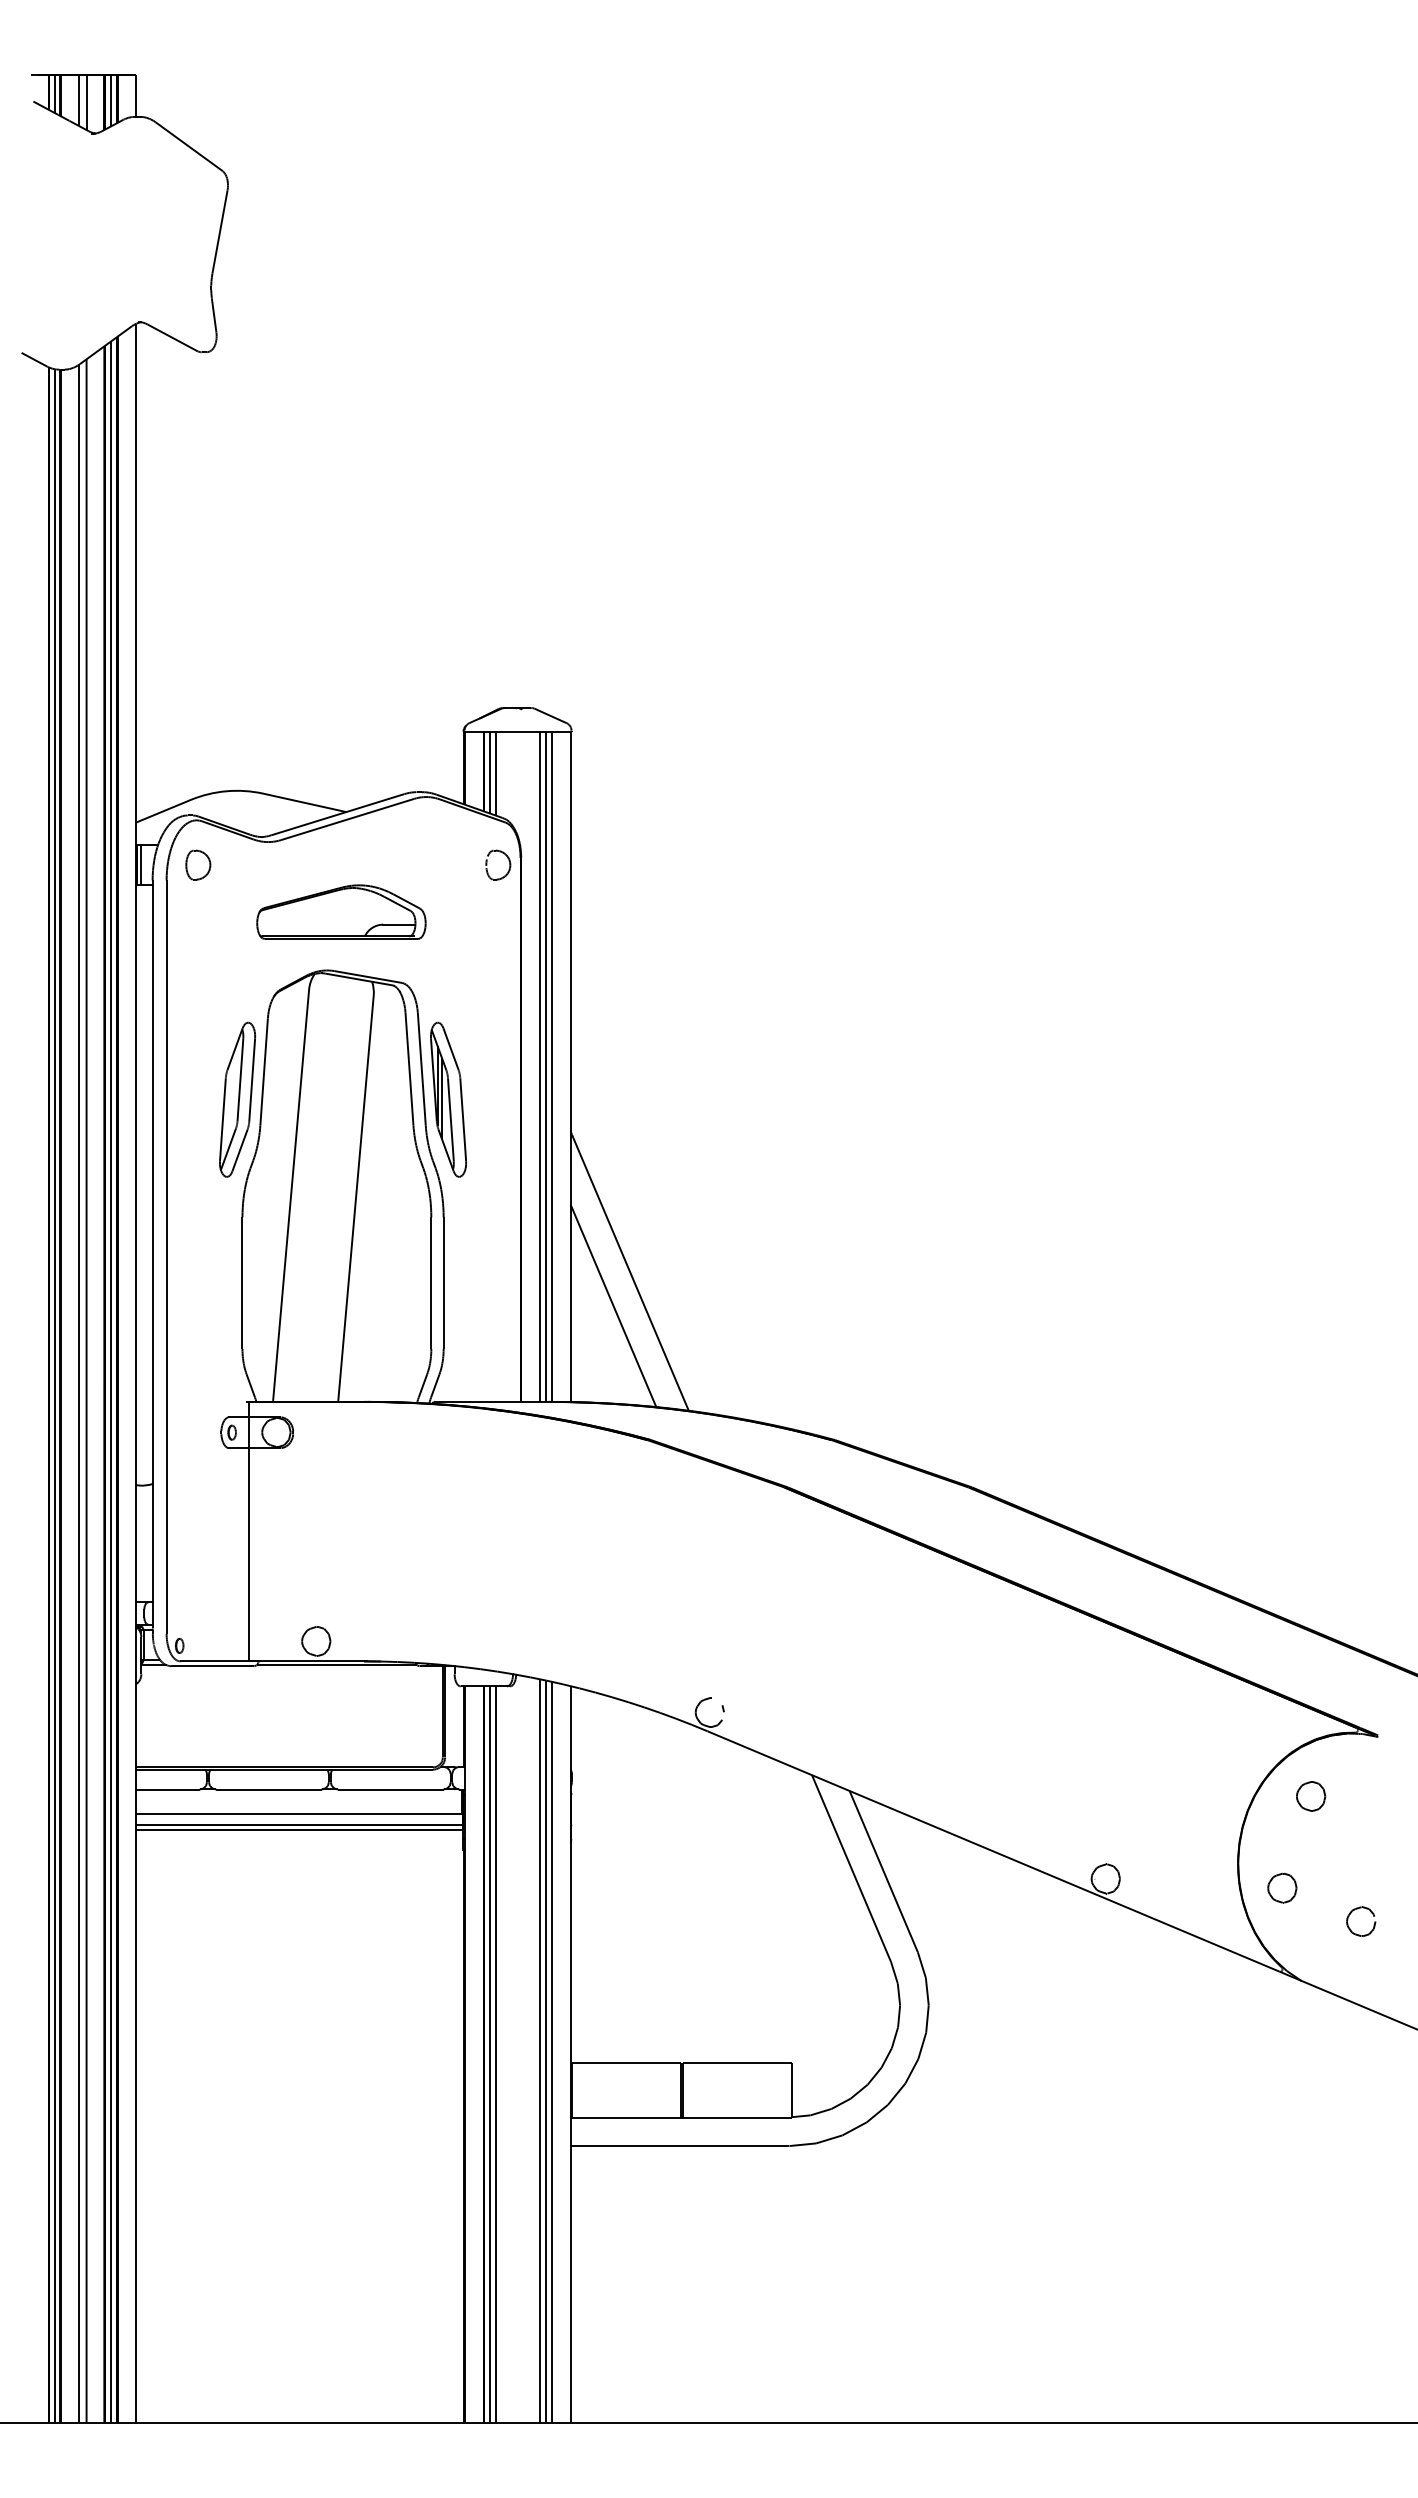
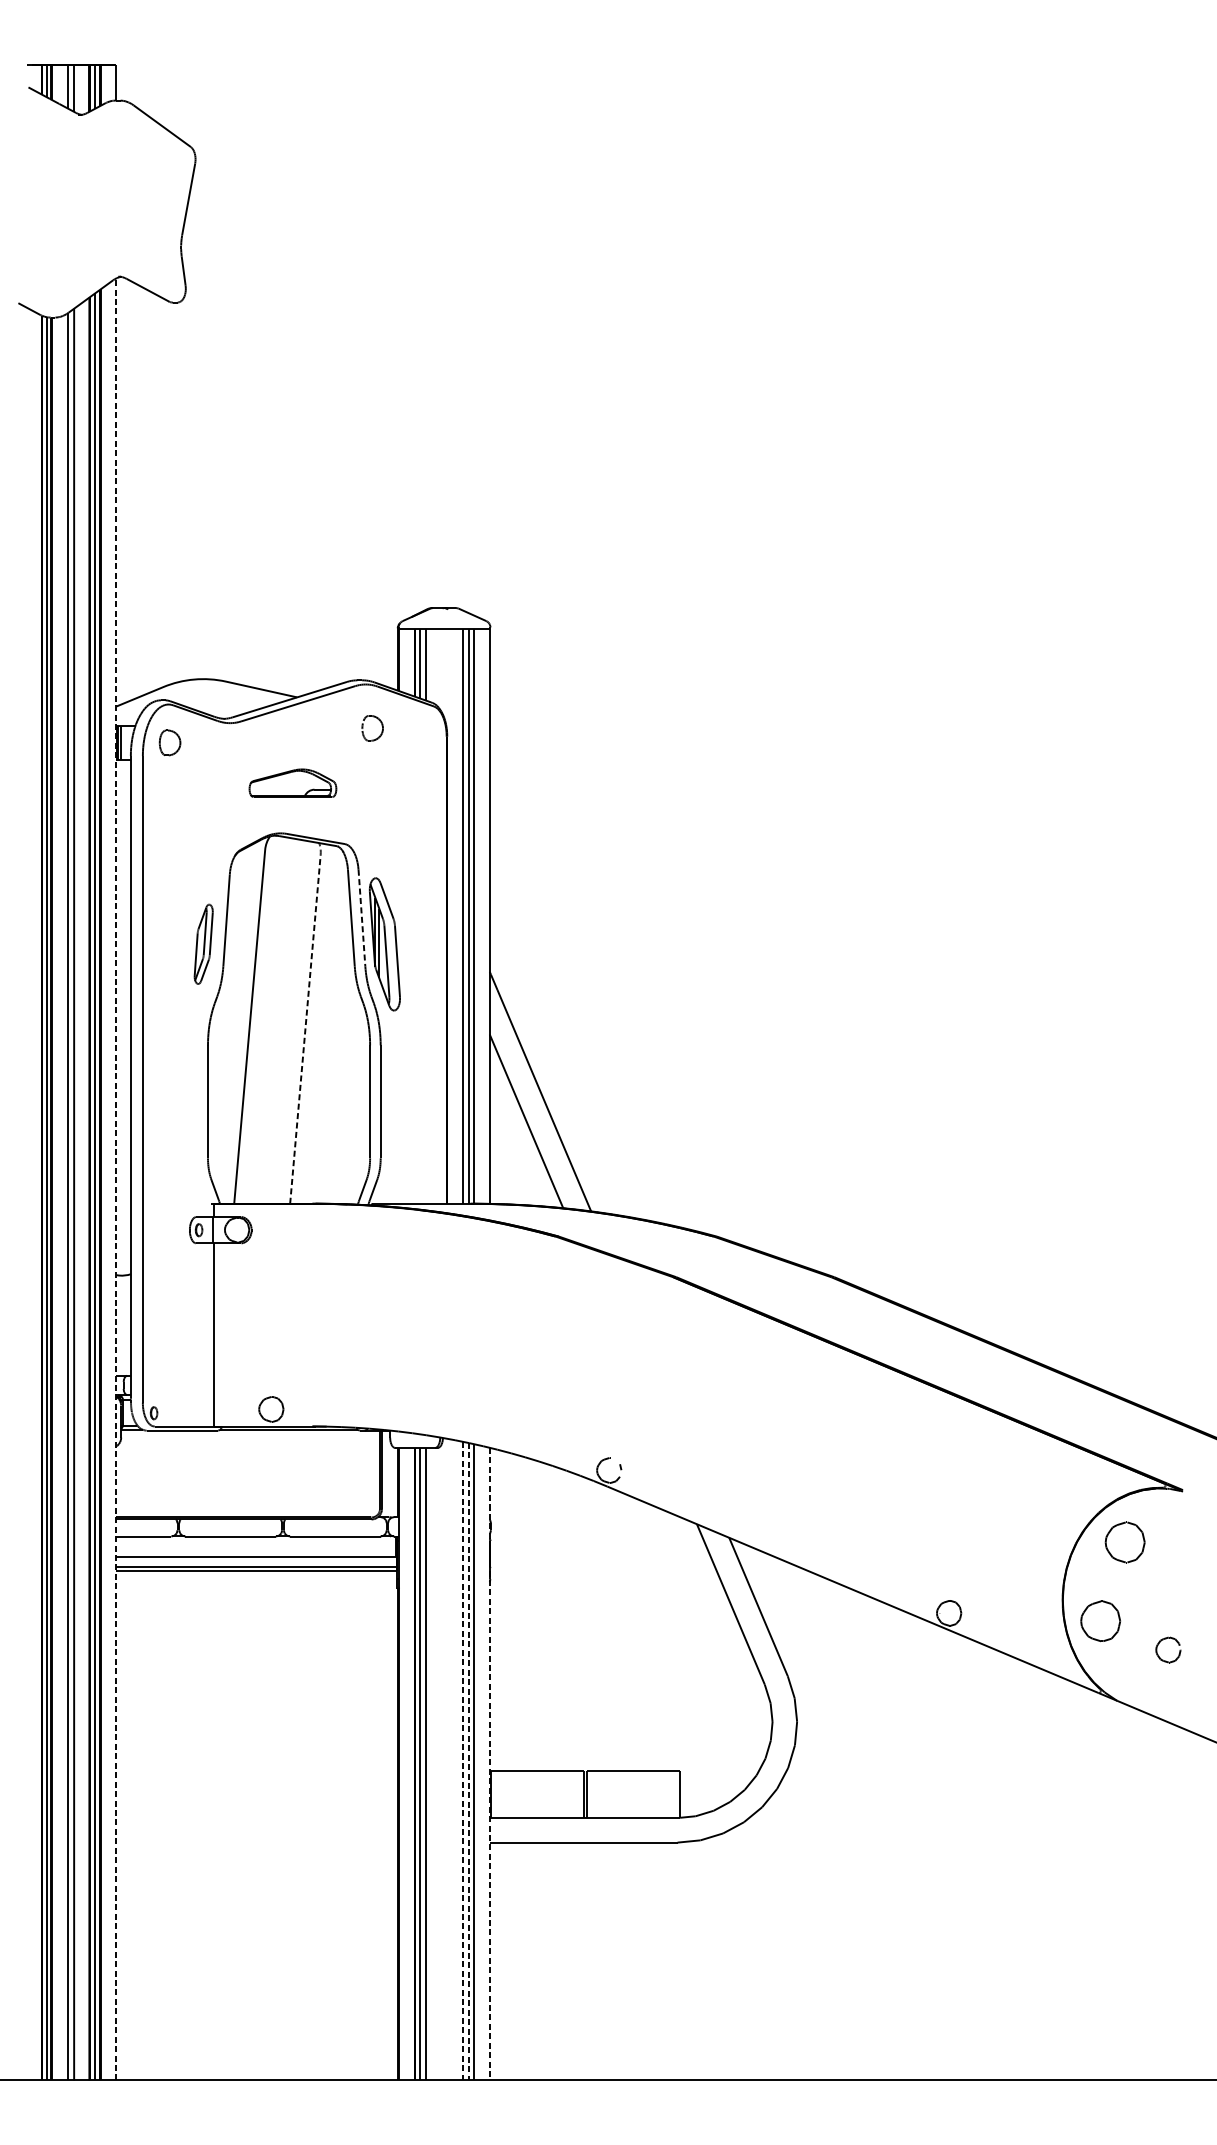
part: (508, 860) -> (381, 724), moved
part: (341, 911) -> (293, 782), size x0.6
line: (421, 1069) -> (361, 918), solid -> dashed
part: (237, 1099) -> (203, 944), size x0.6
line: (356, 1188) -> (305, 1020), solid -> dashed
line: (135, 1373) -> (116, 1179), solid -> dashed
part: (1311, 1796) -> (1125, 1542), size x1.6
part: (1282, 1887) -> (1100, 1620), size x1.6
line: (539, 2051) -> (462, 1761), solid -> dashed
line: (546, 2052) -> (468, 1762), solid -> dashed
line: (570, 2055) -> (489, 1764), solid -> dashed

